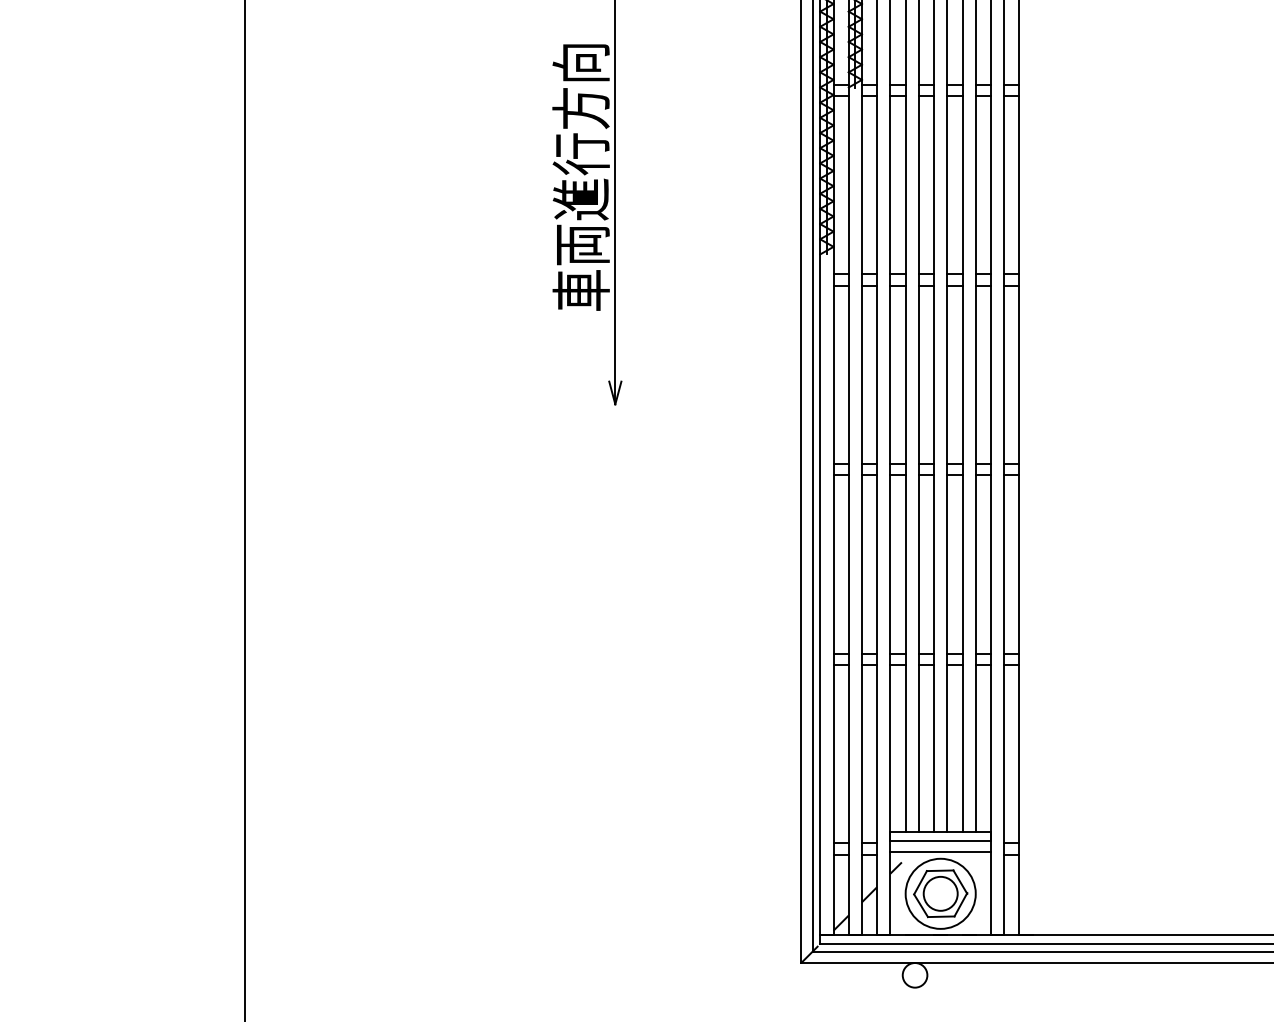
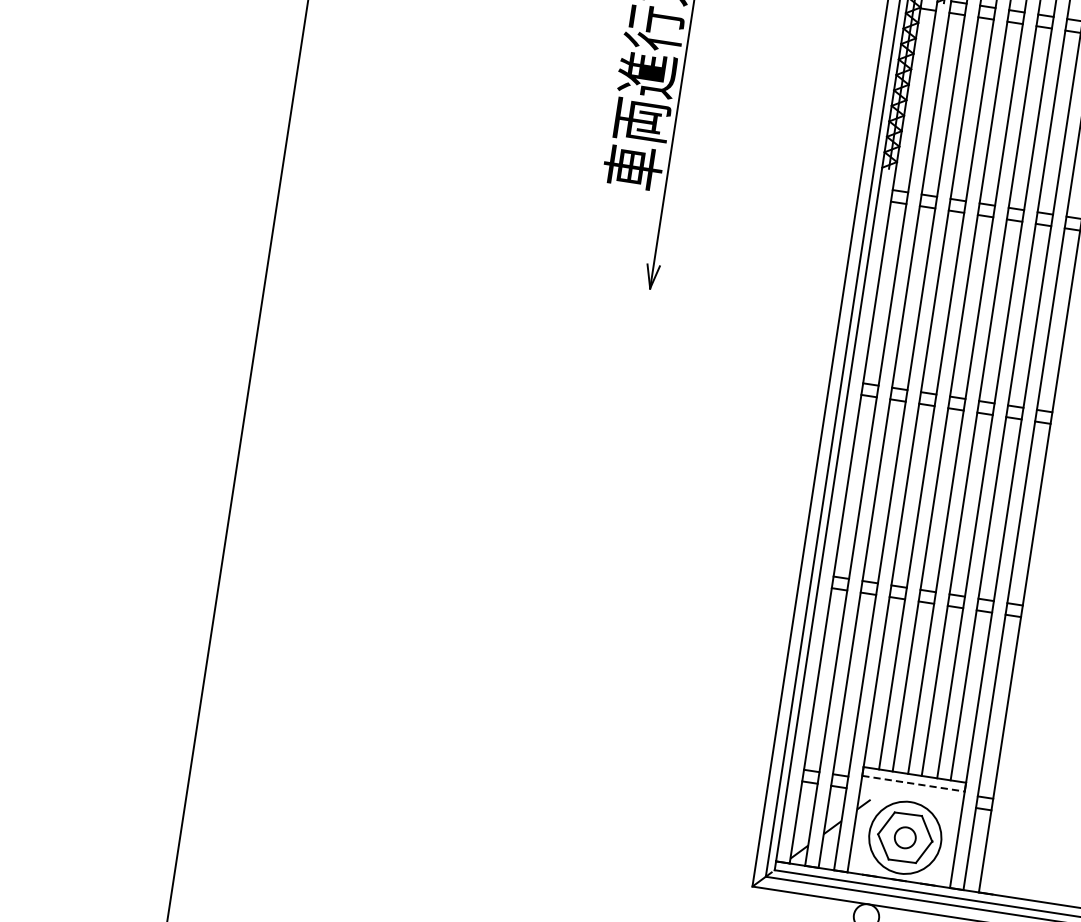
line: (941, 840) -> (914, 783), solid -> dashed
line: (940, 851) -> (911, 794), removed
circle: (940, 893) -> (905, 837), size x0.6

